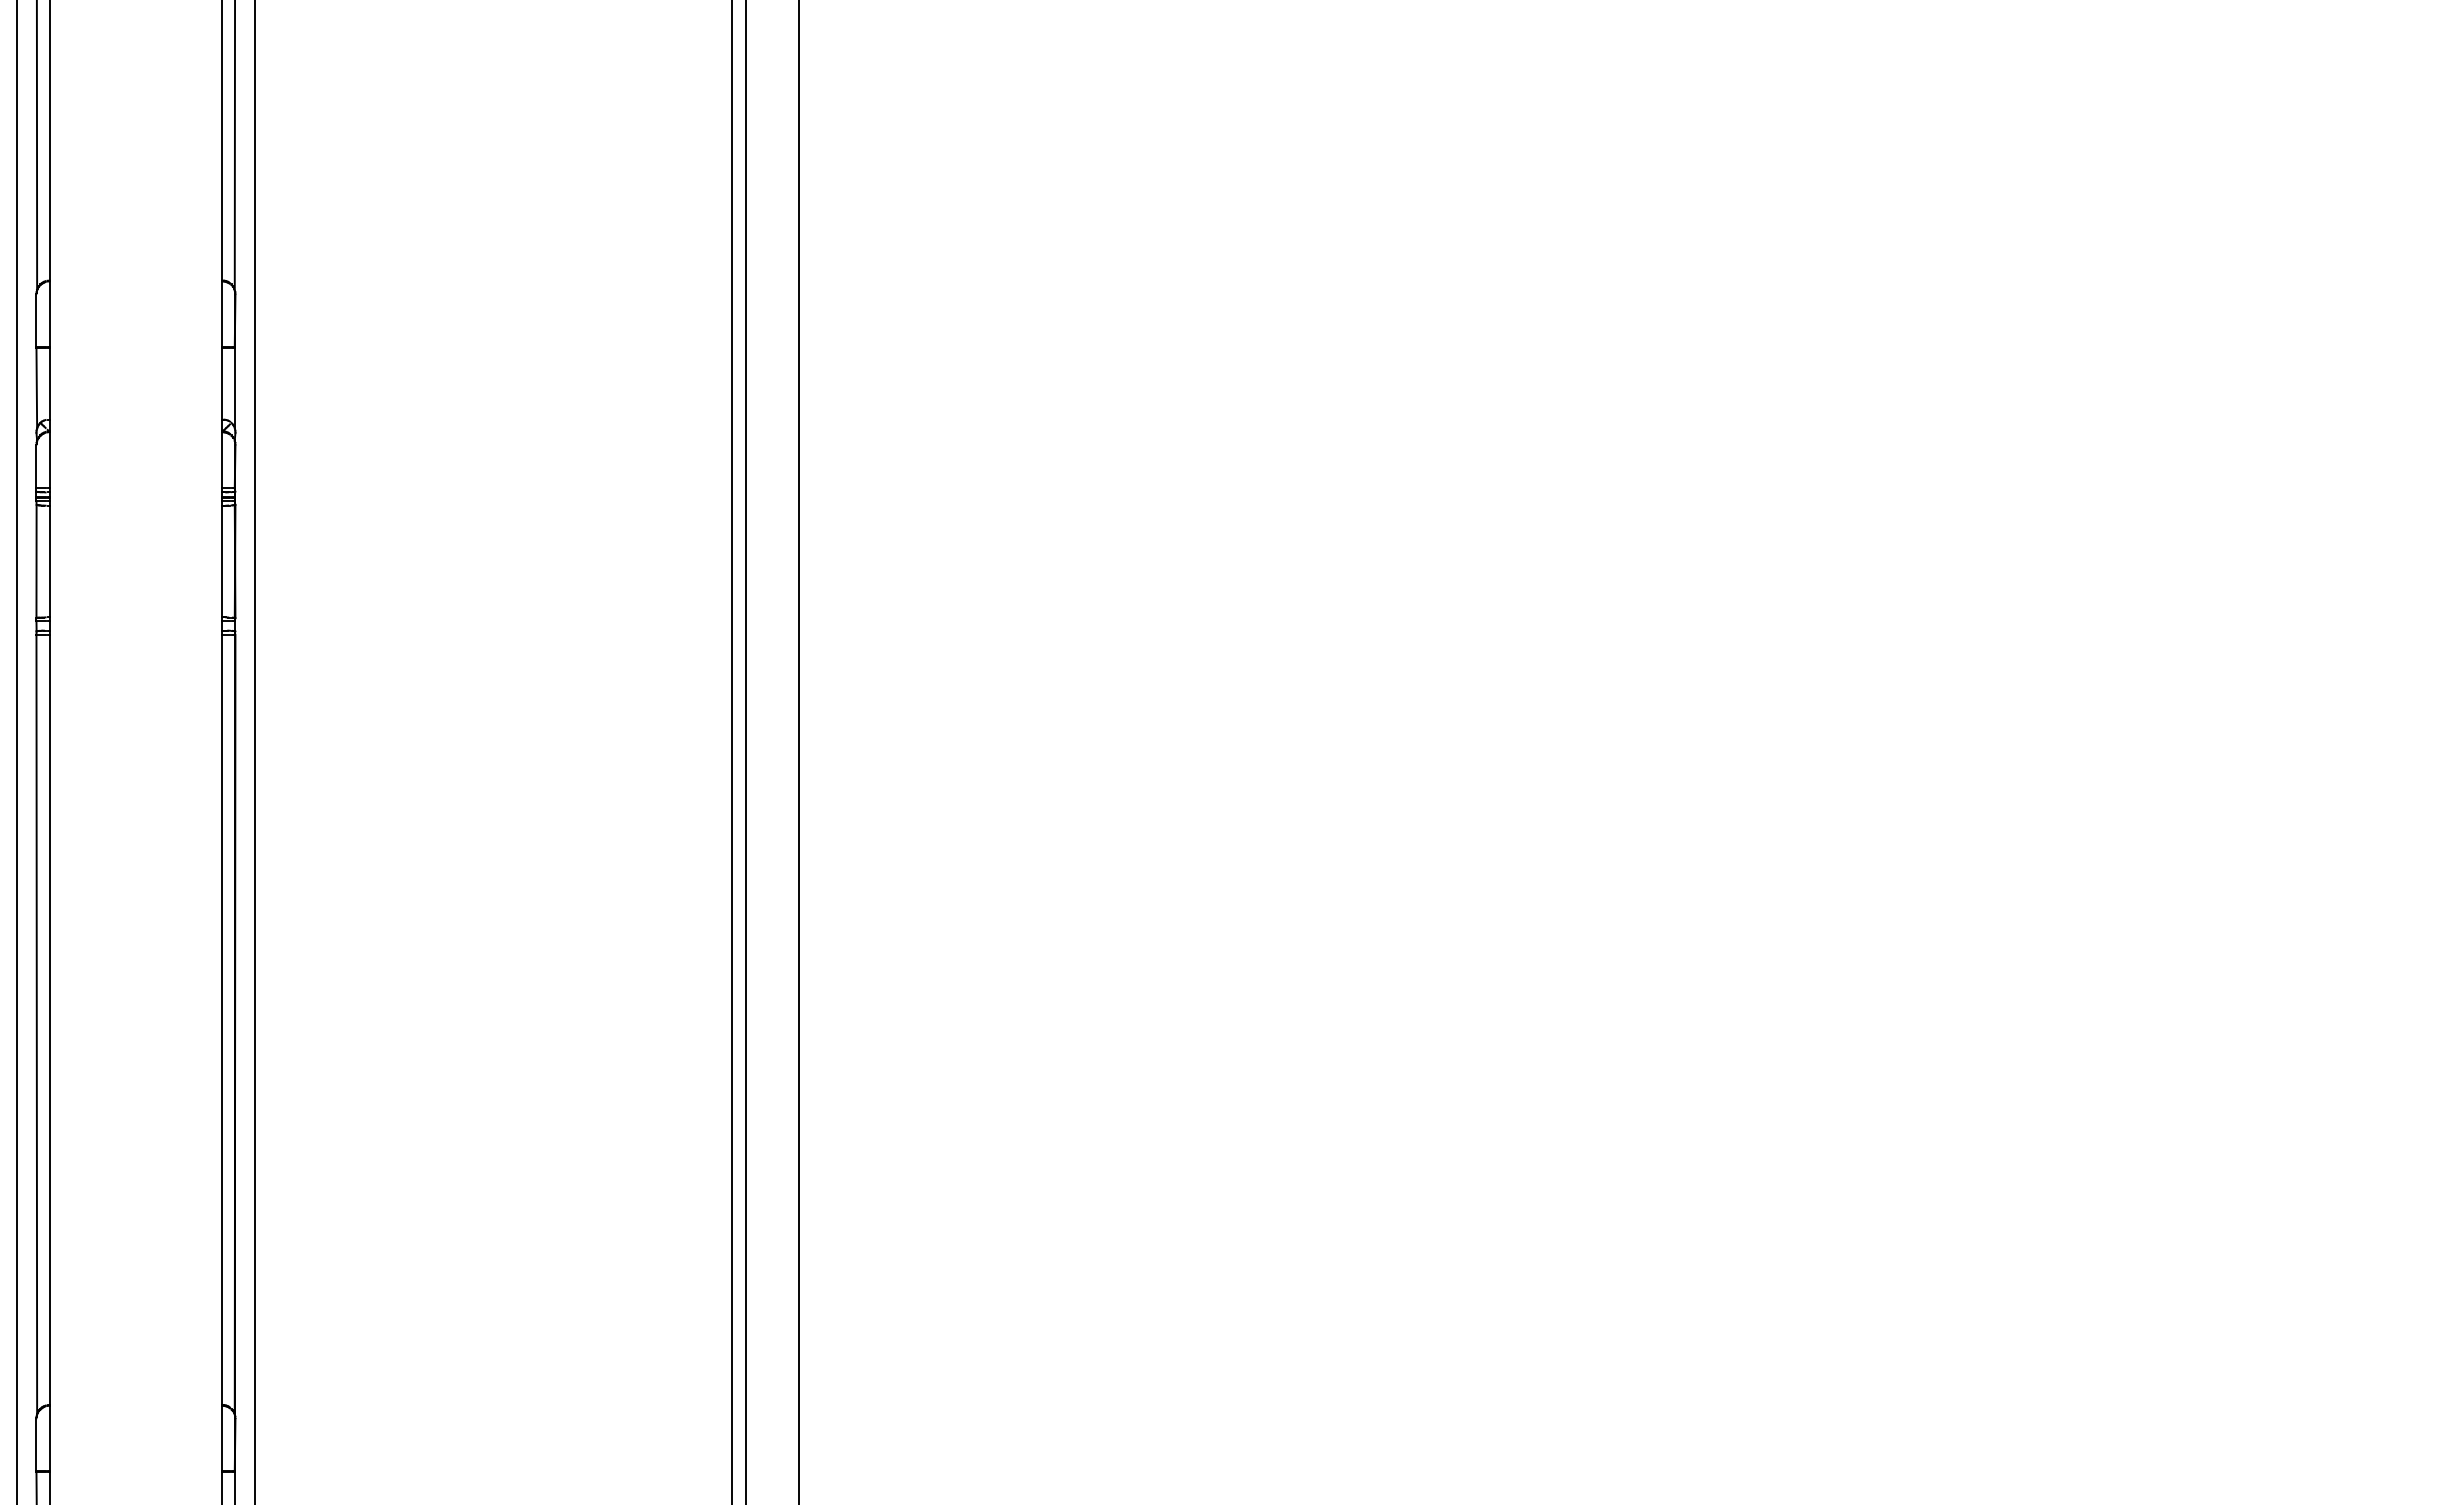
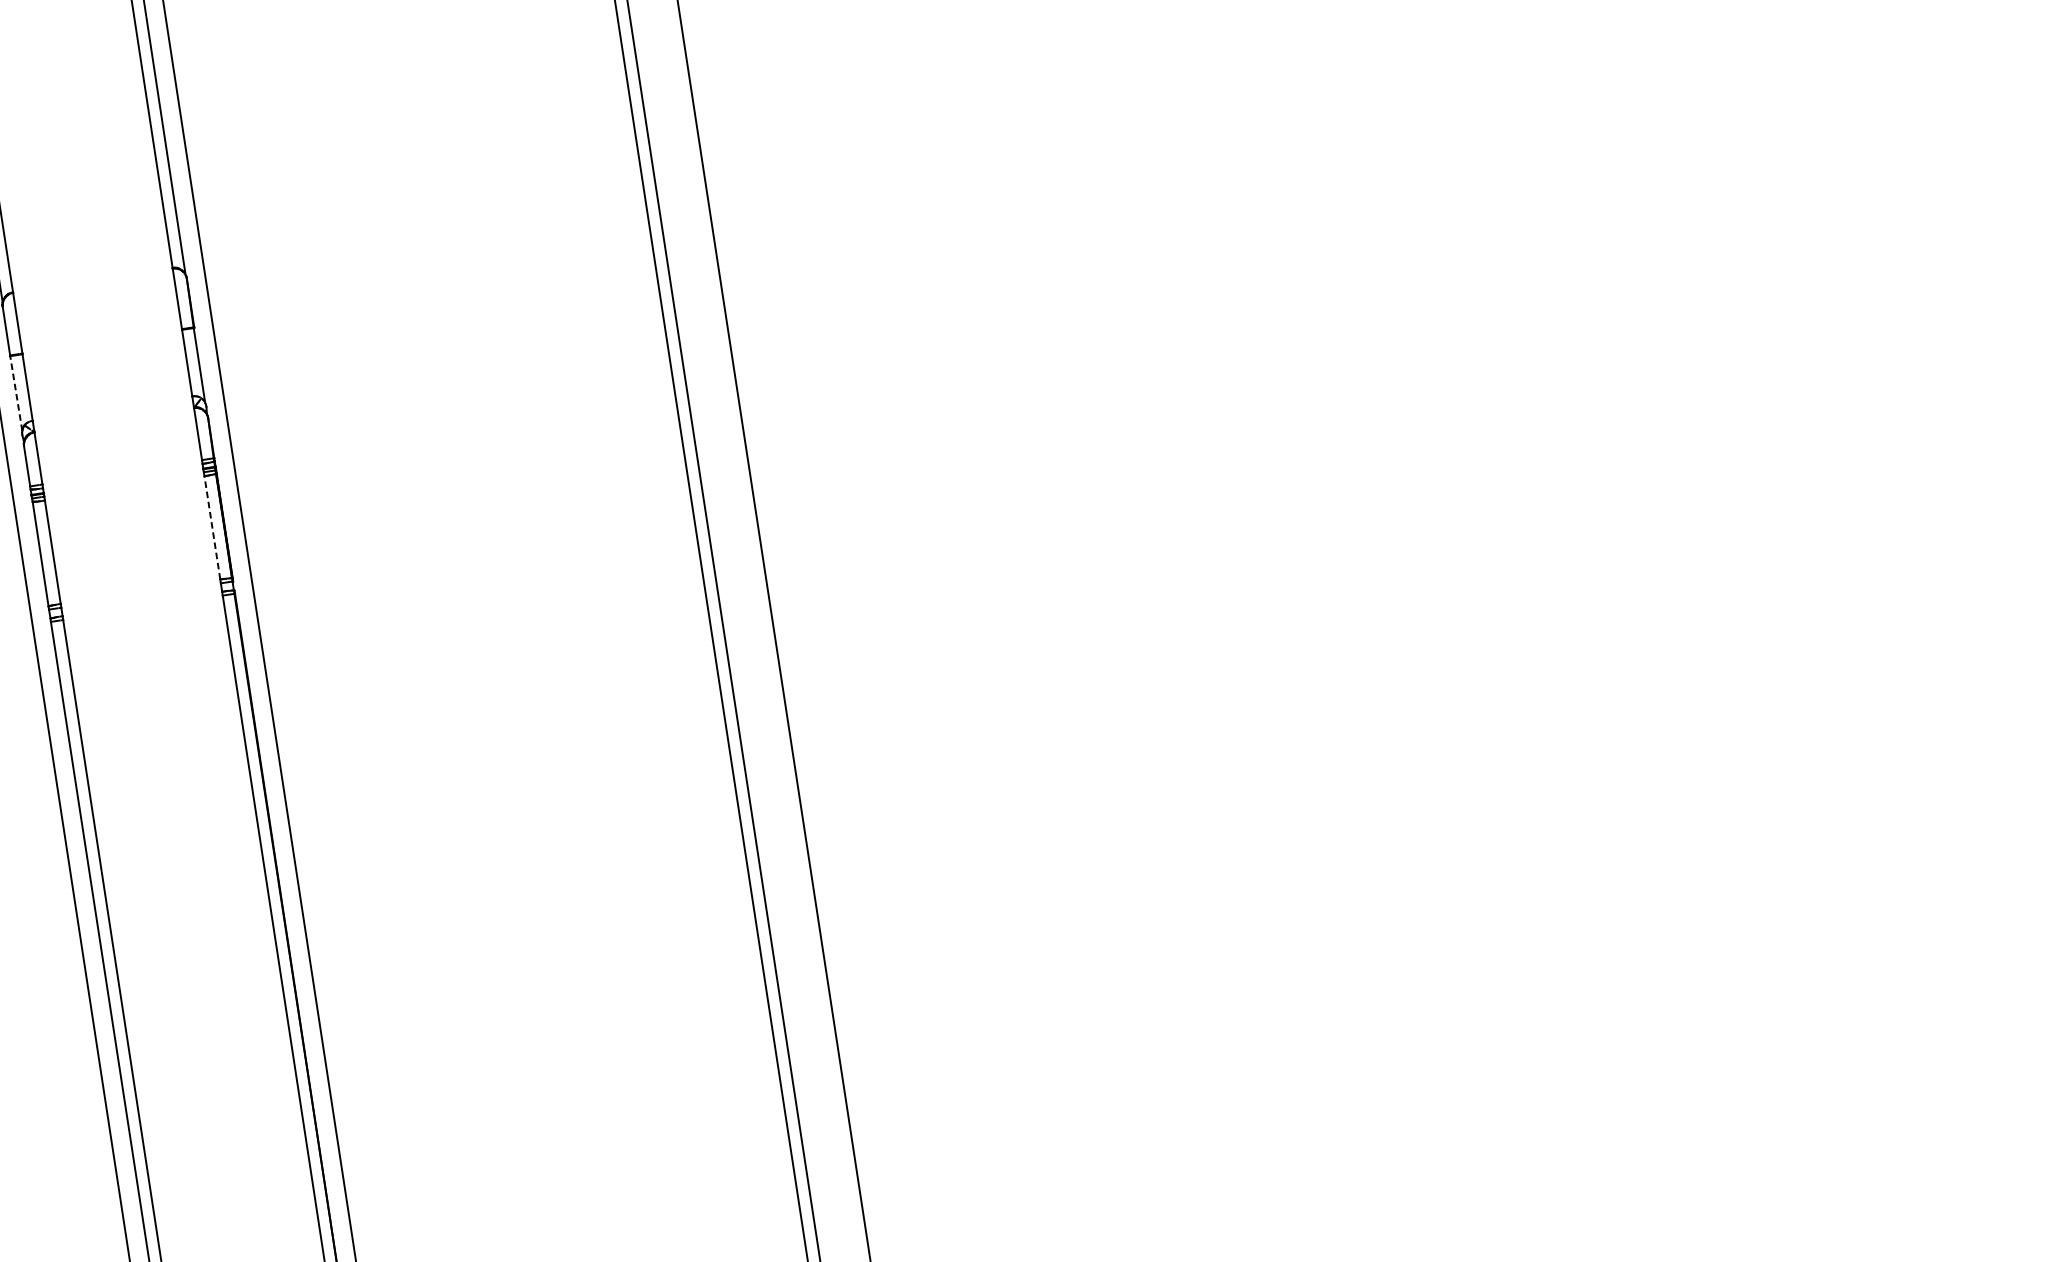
line: (36, 387) -> (15, 393), solid -> dashed
line: (222, 561) -> (212, 527), solid -> dashed

